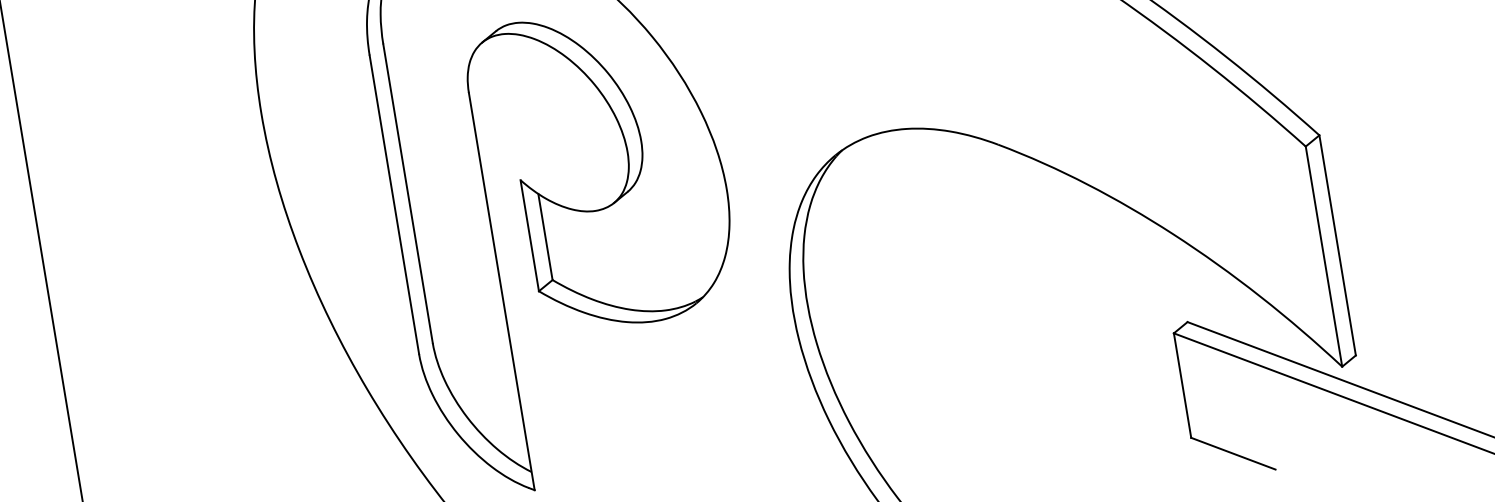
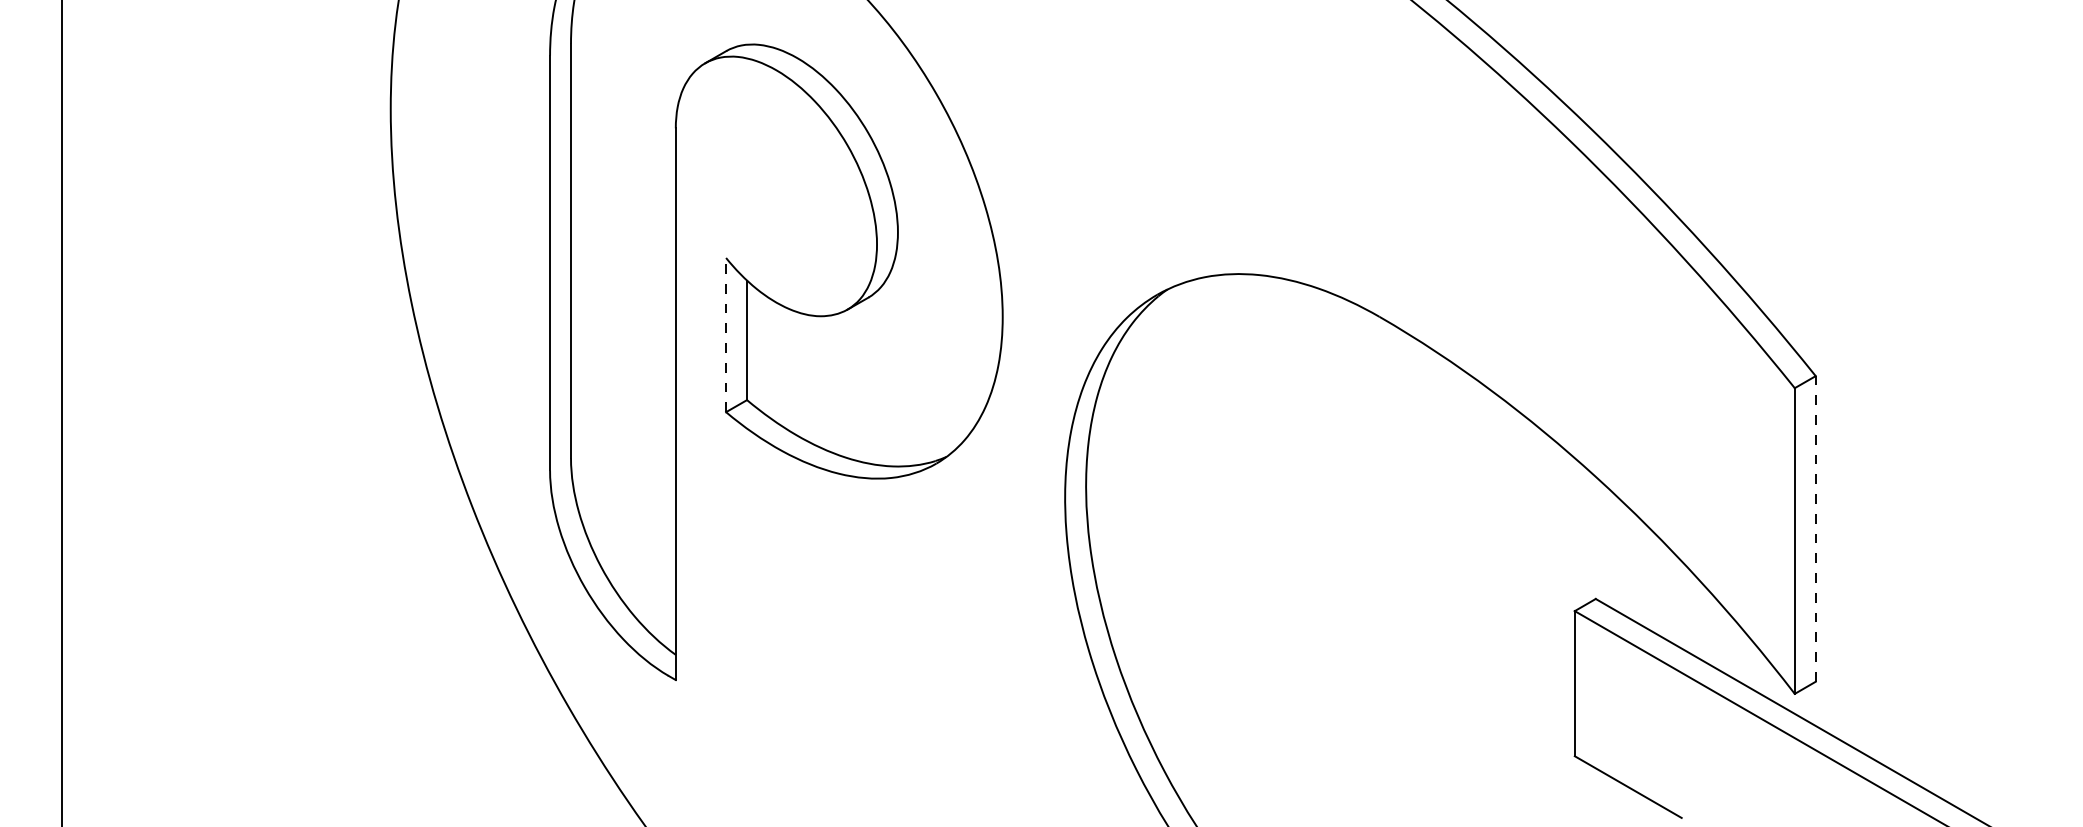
line: (529, 235) -> (726, 334), solid -> dashed
line: (1337, 245) -> (1815, 528), solid -> dashed

